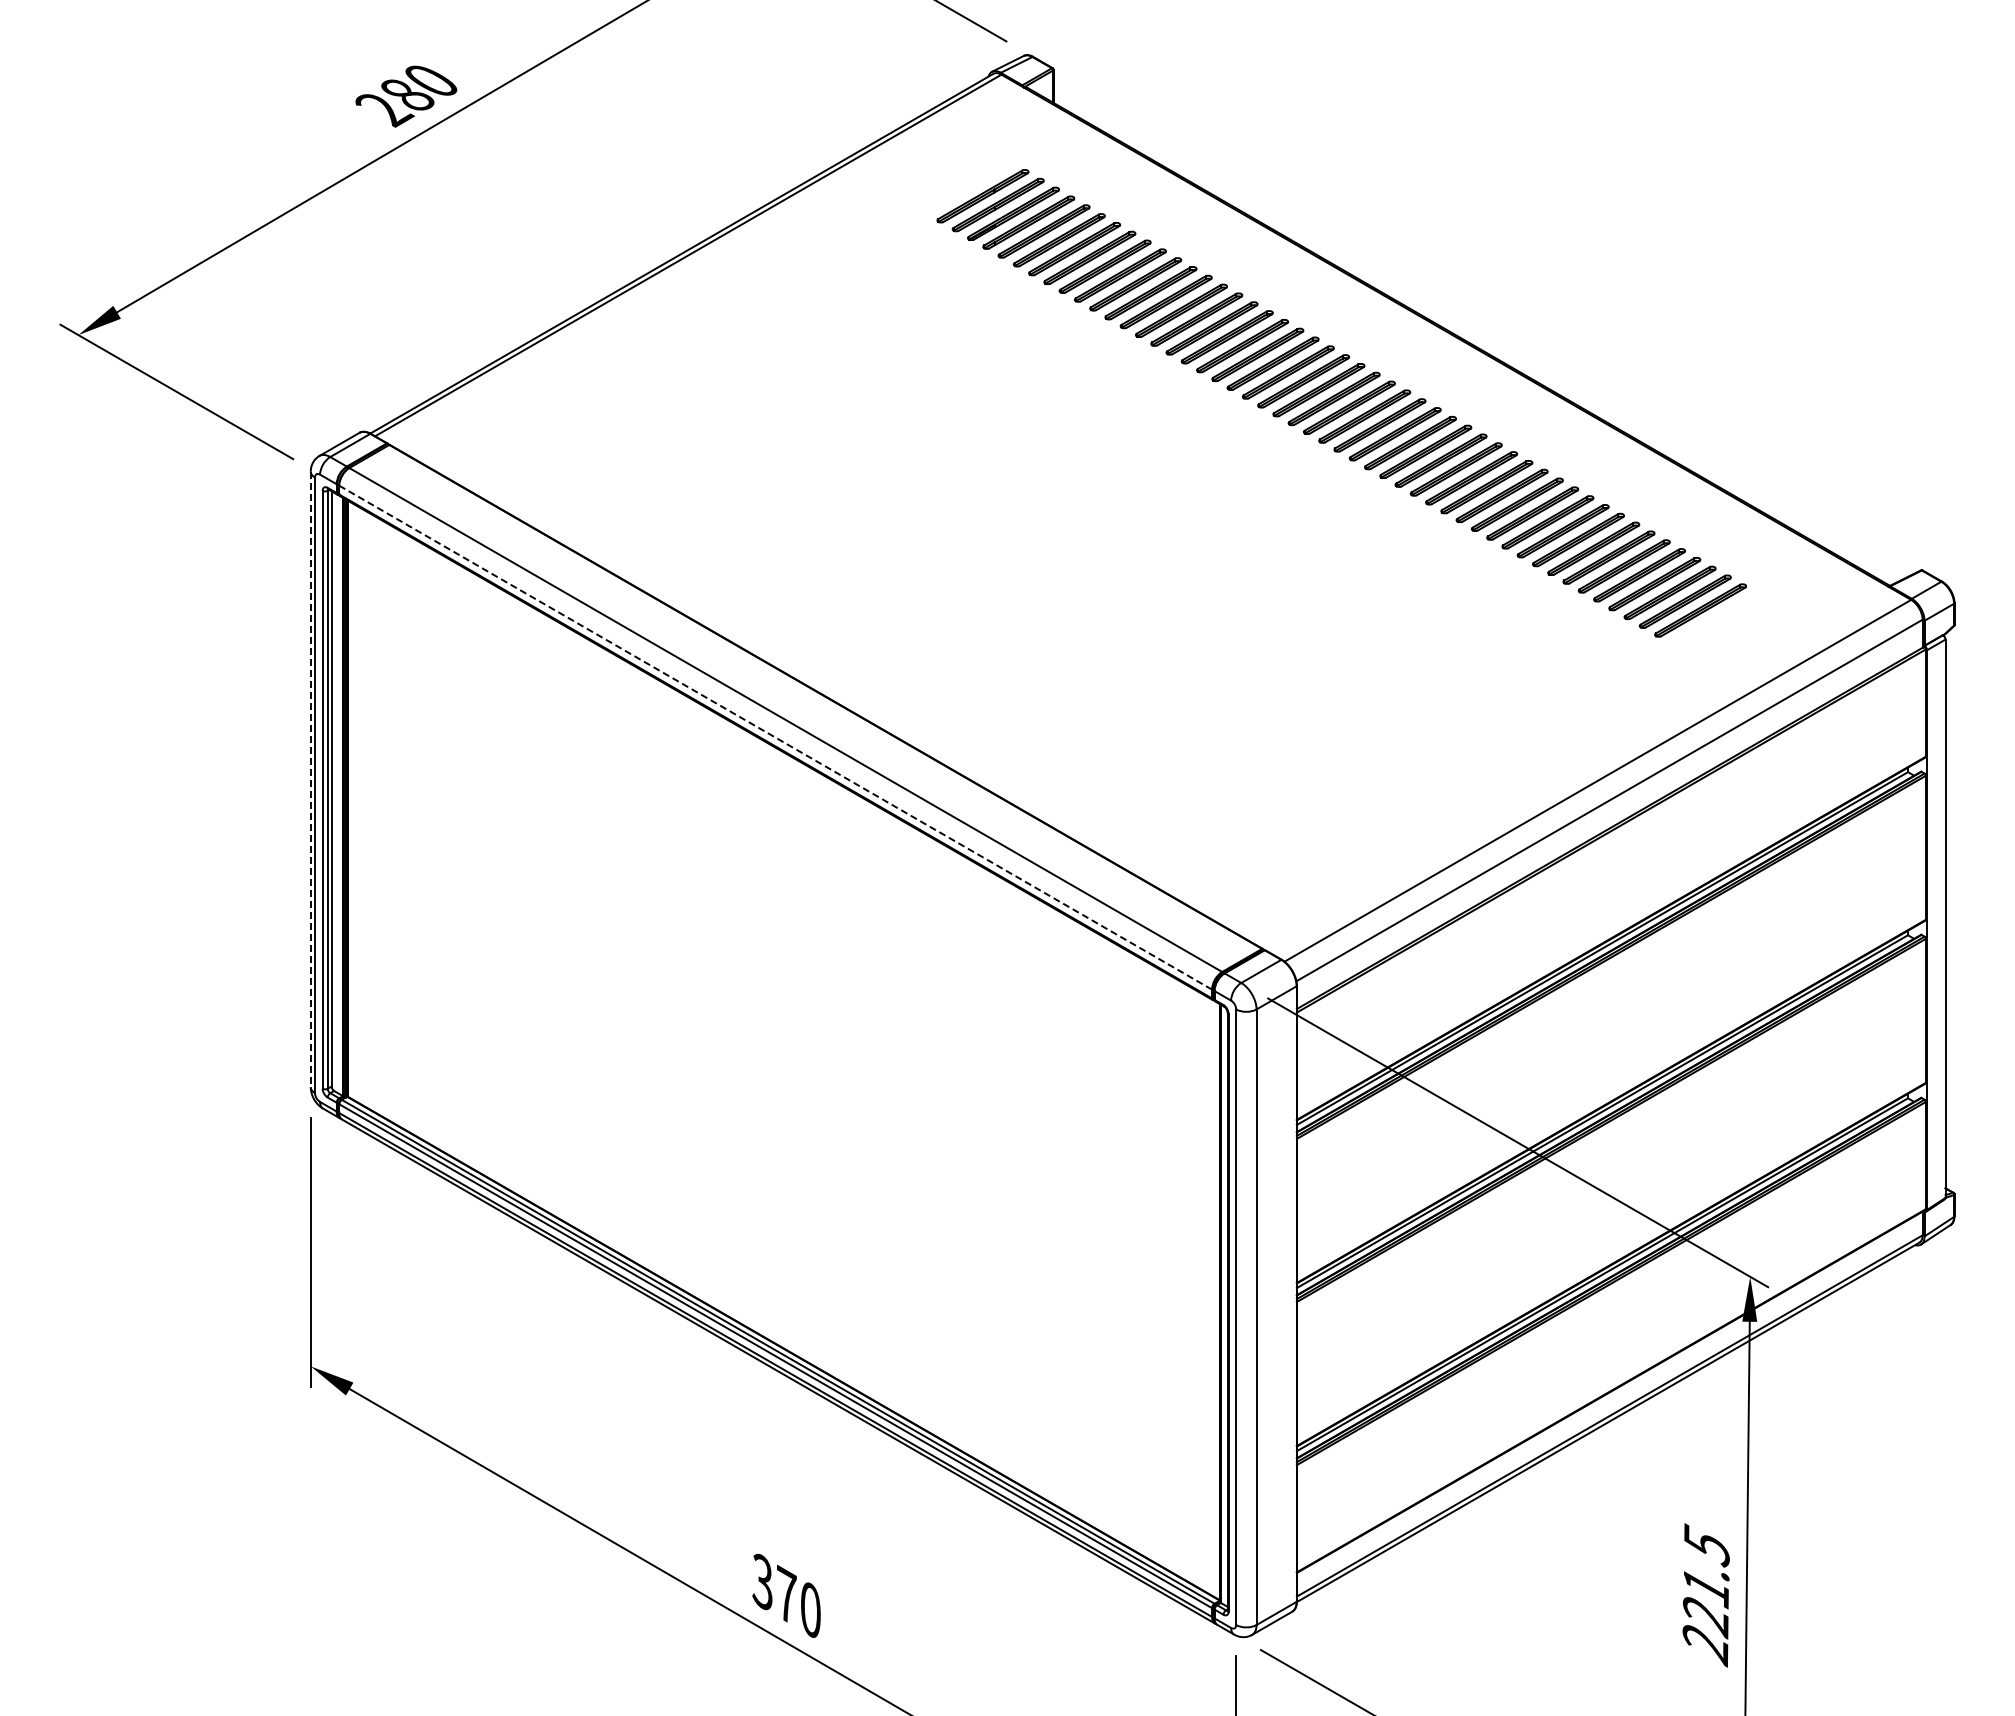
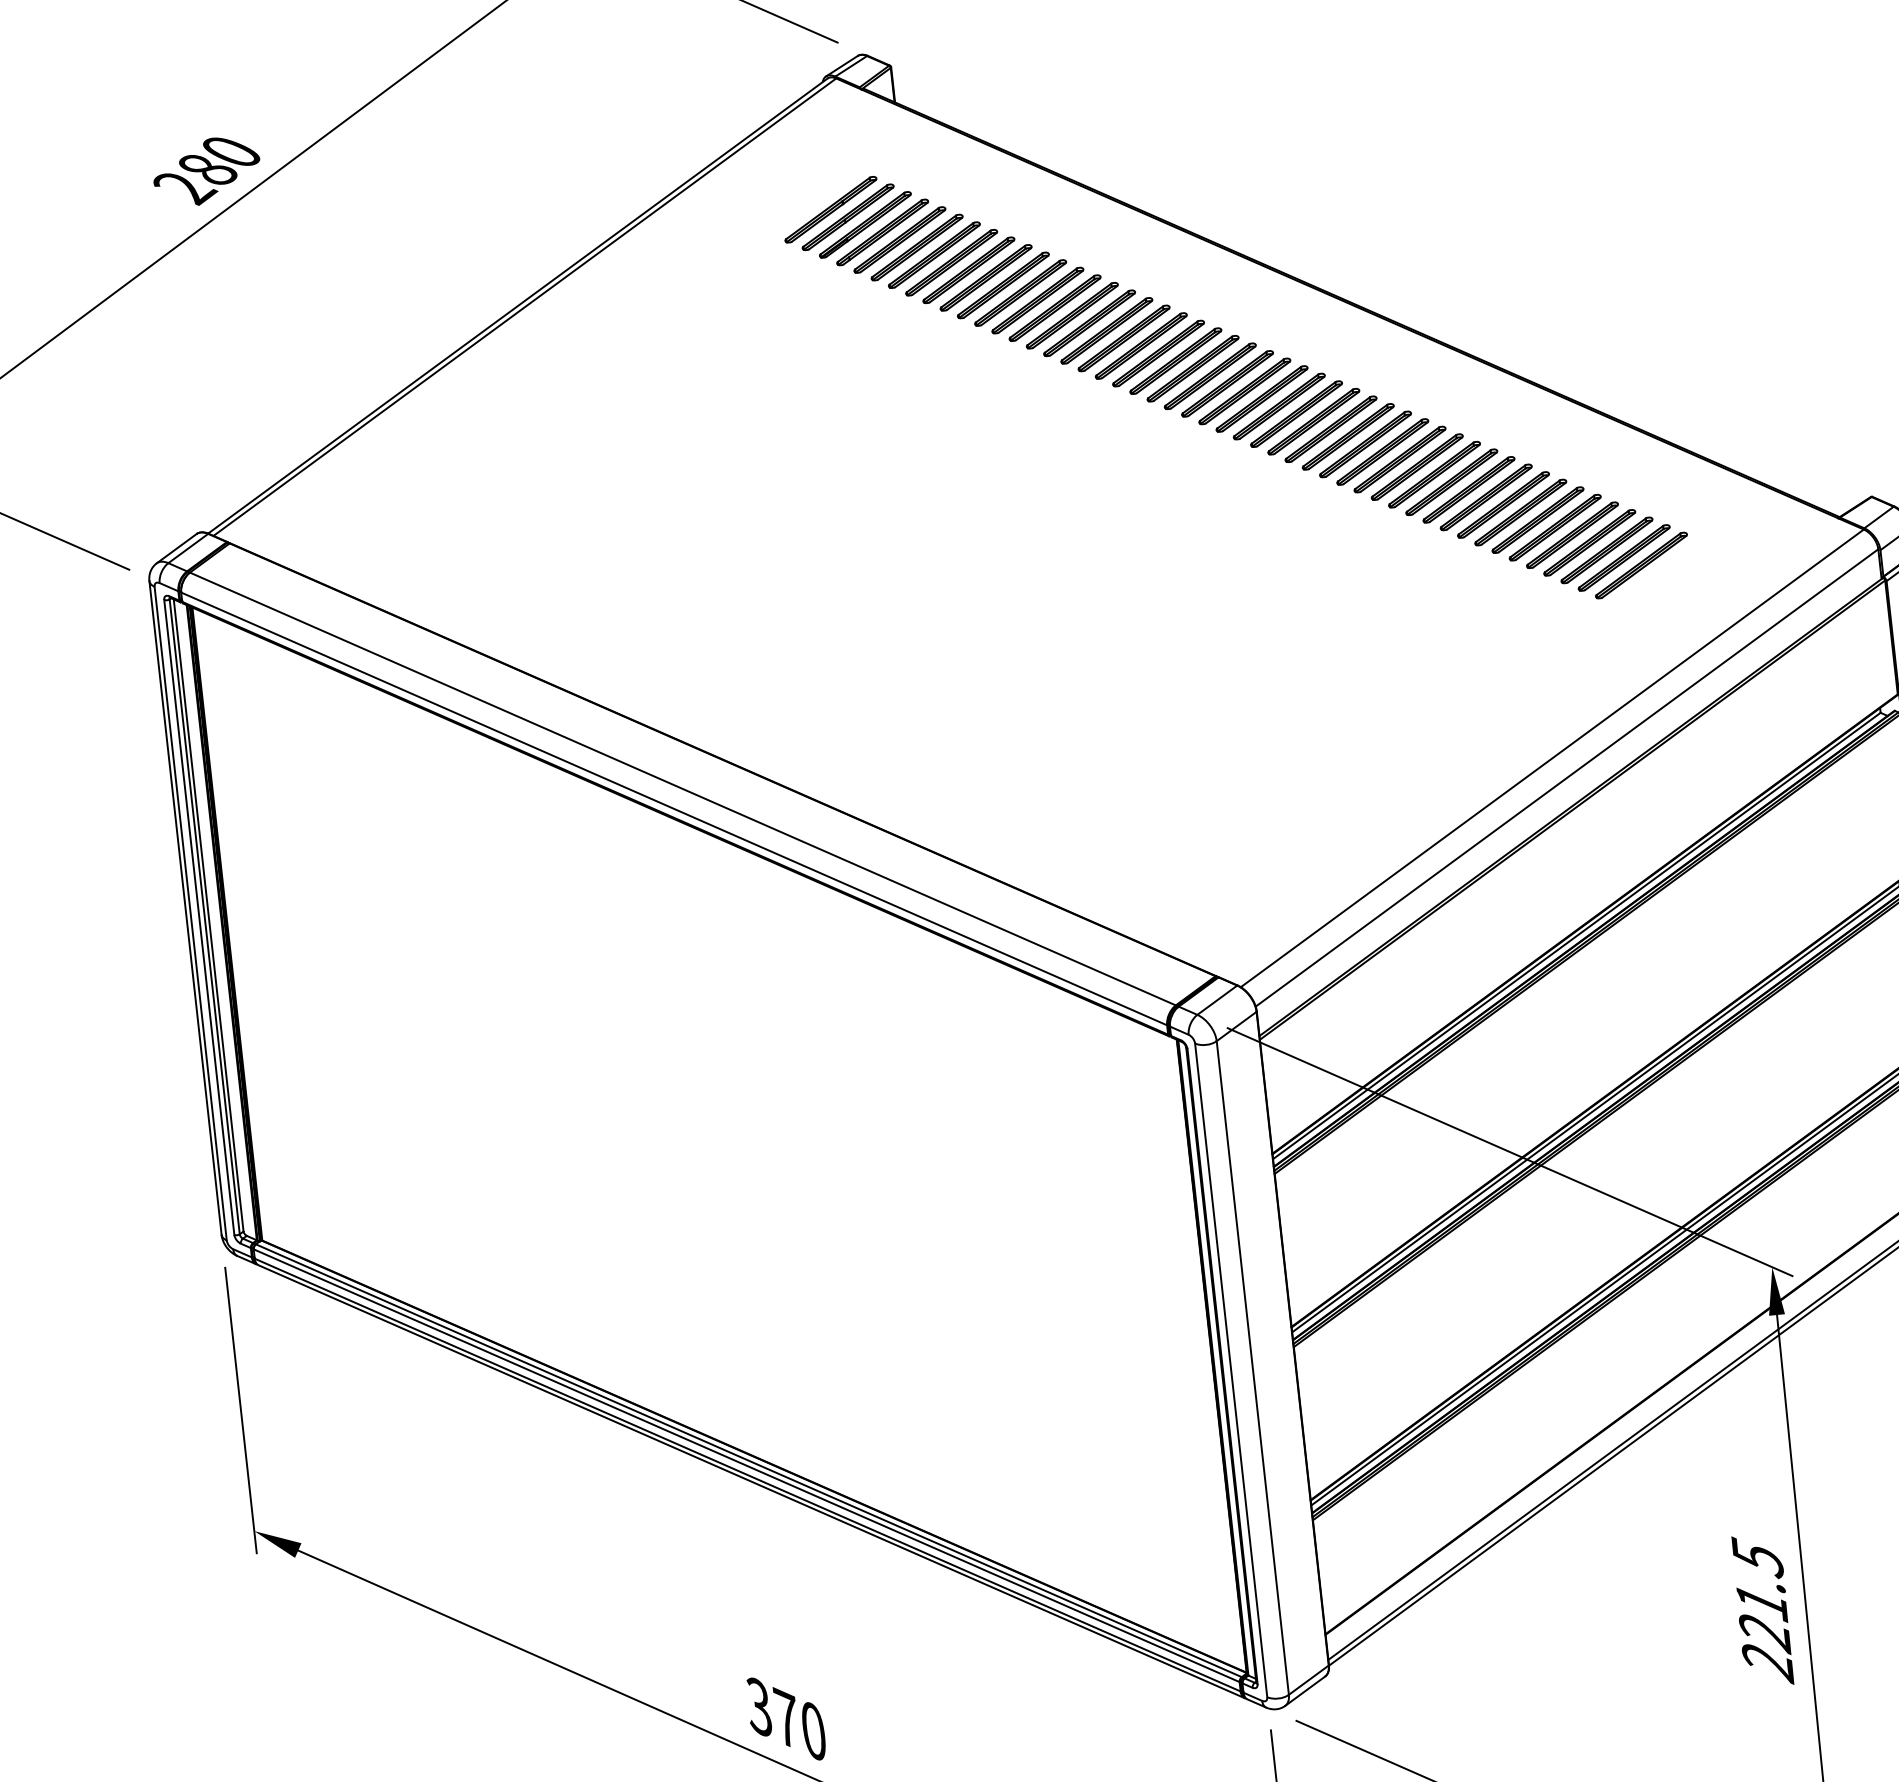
line: (775, 737) -> (674, 808), dashed -> solid
line: (310, 779) -> (185, 907), dashed -> solid

